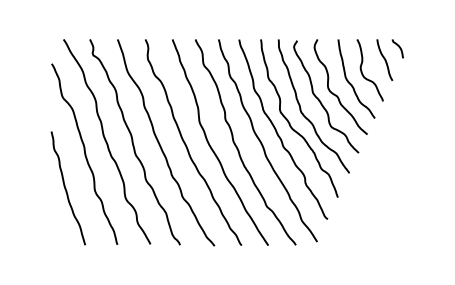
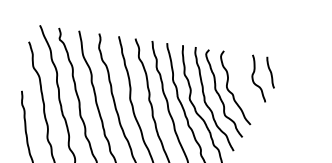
curve: (398, 47) -> (281, 64), removed
curve: (351, 83) -> (244, 86), removed

